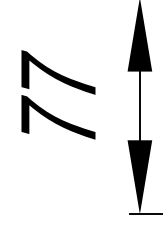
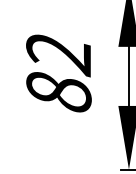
text: (58, 98) -> (58, 70), 77 -> 82

